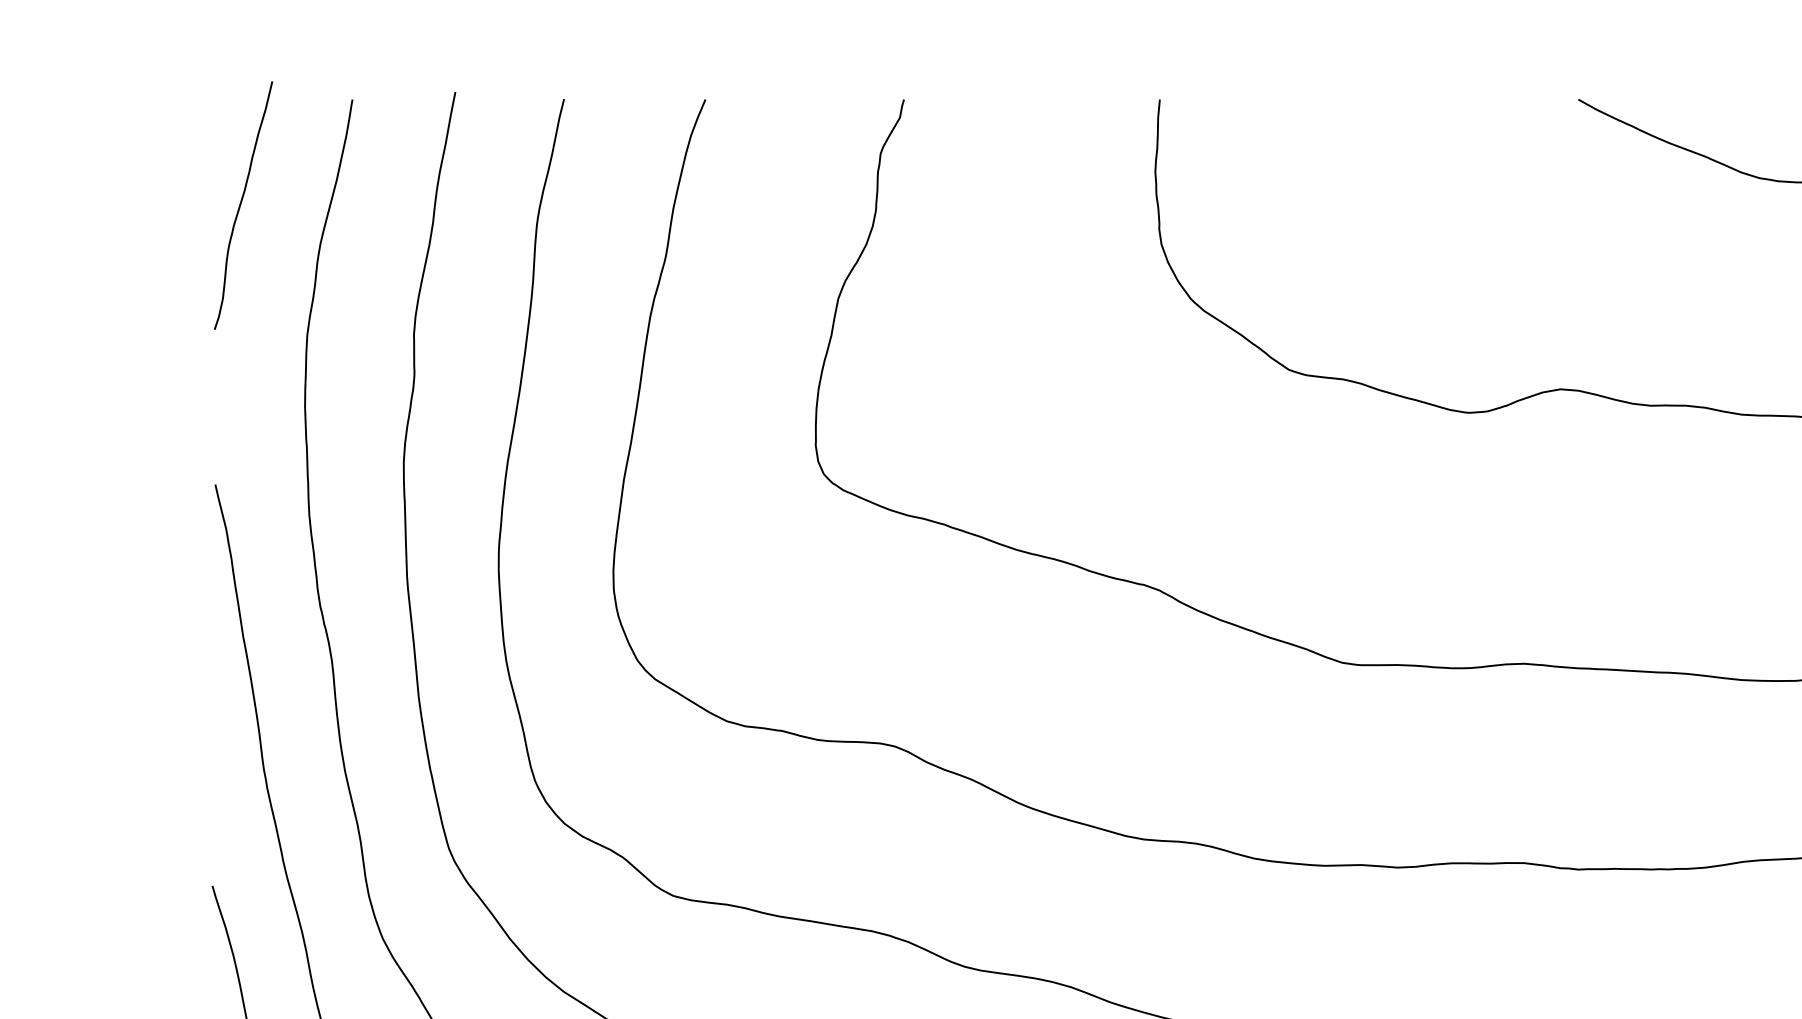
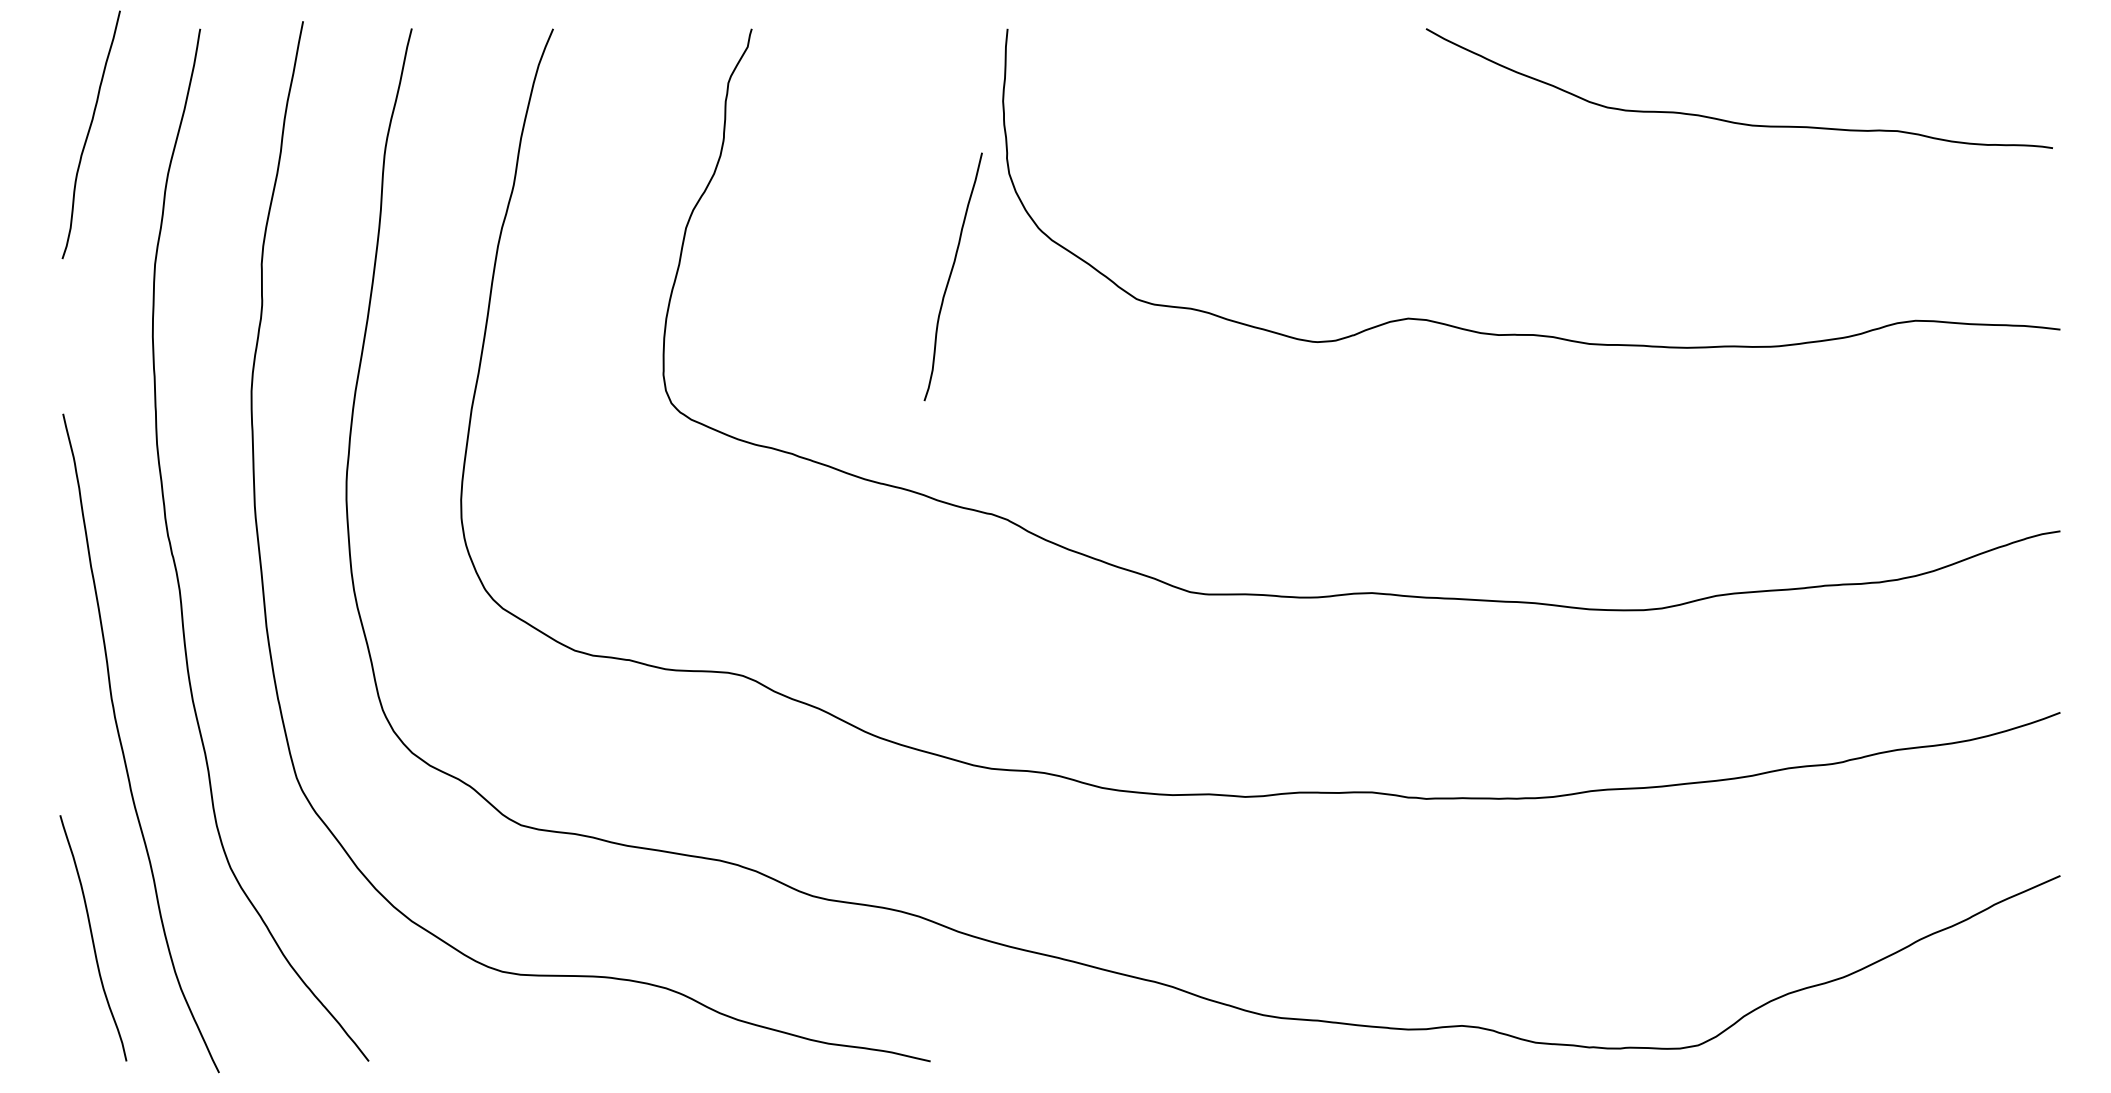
curve: (1103, 346) -> (951, 275), added

